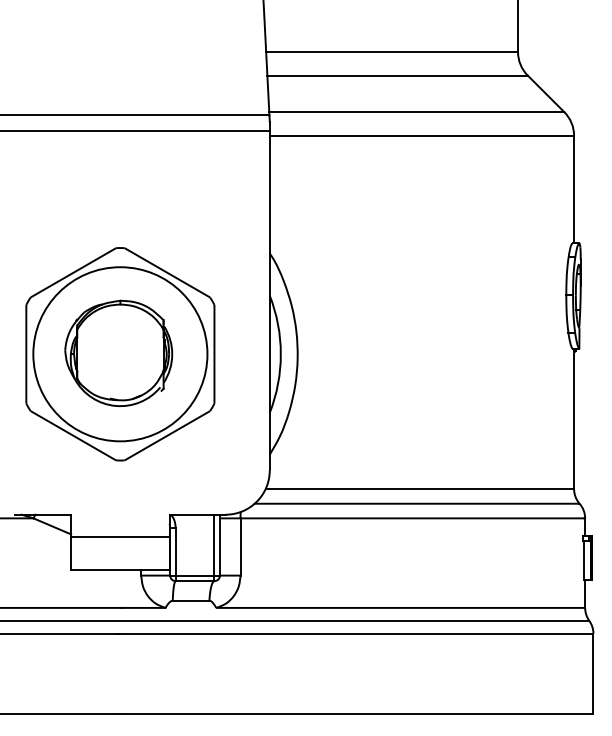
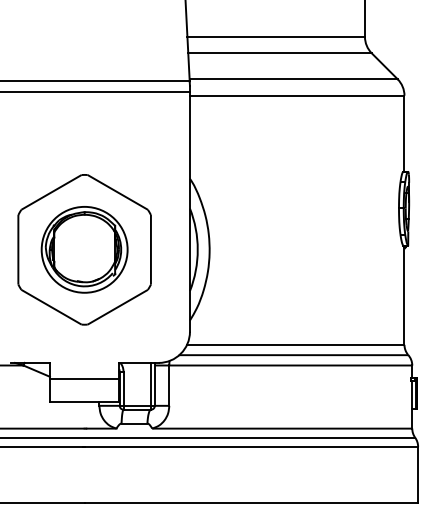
circle: (120, 354) -> (84, 249), size x0.7

